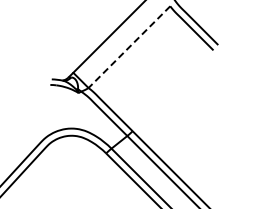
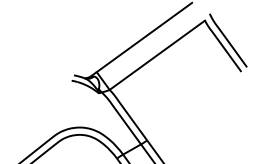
line: (129, 47) -> (157, 55), dashed -> solid

